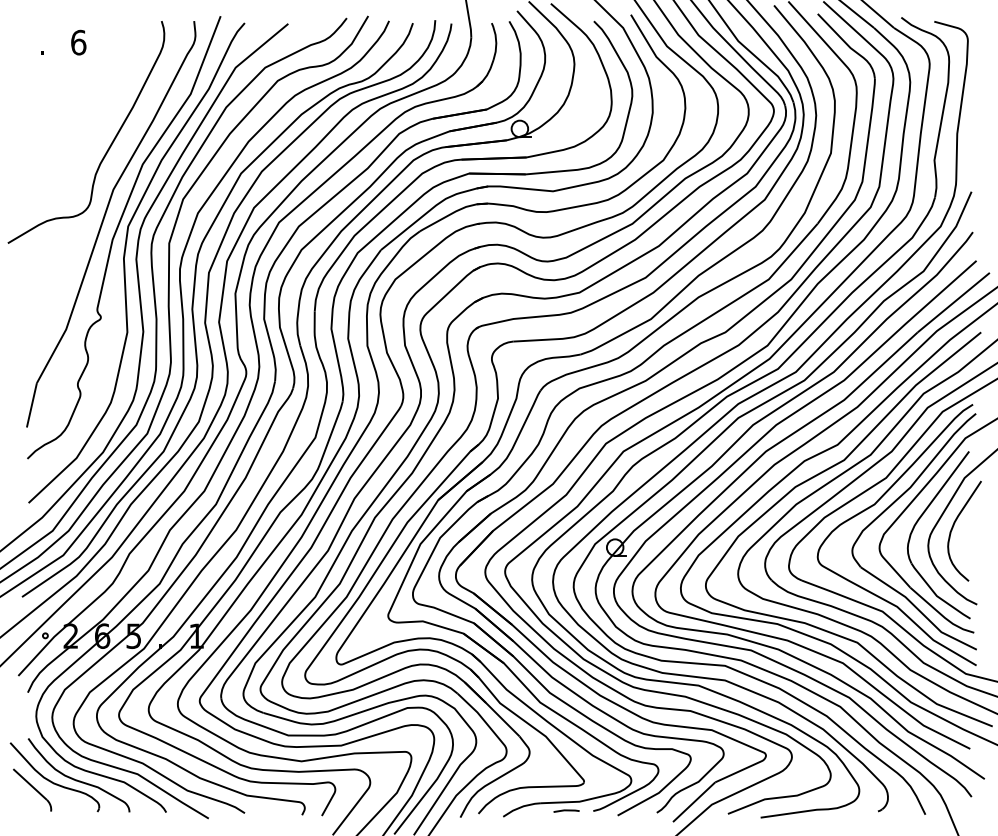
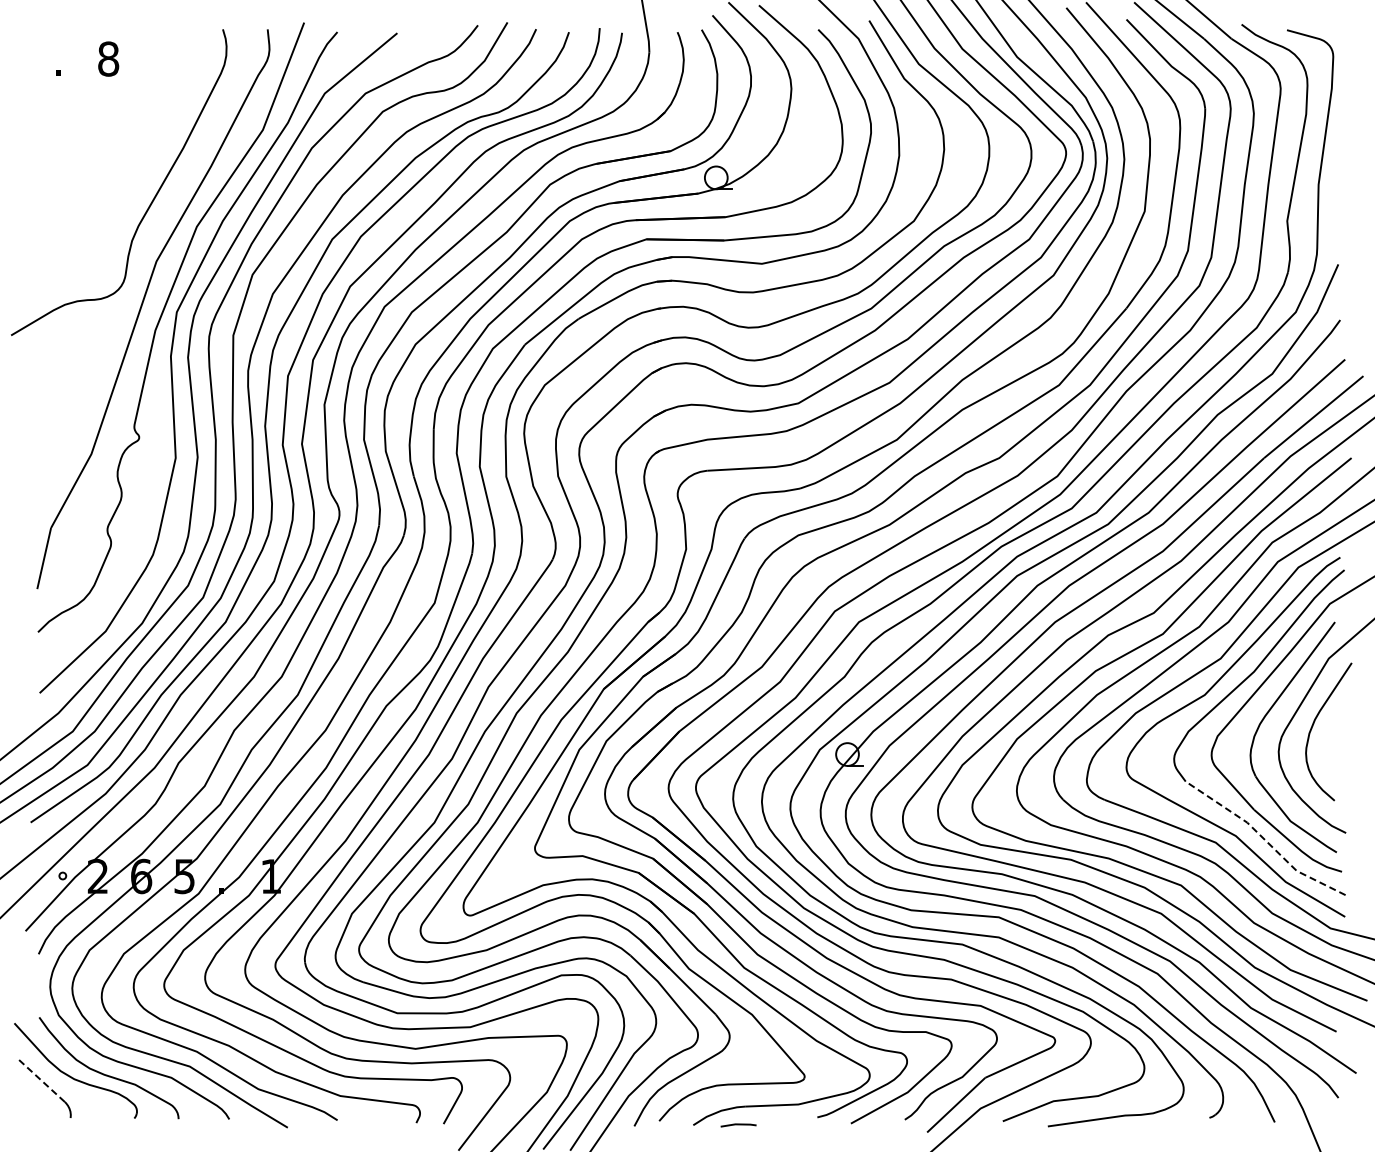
text: (78, 42) -> (108, 58), 6 -> 8
line: (917, 609) -> (1264, 839), solid -> dashed
line: (29, 784) -> (41, 1080), solid -> dashed
line: (566, 811) -> (738, 1125), moved

